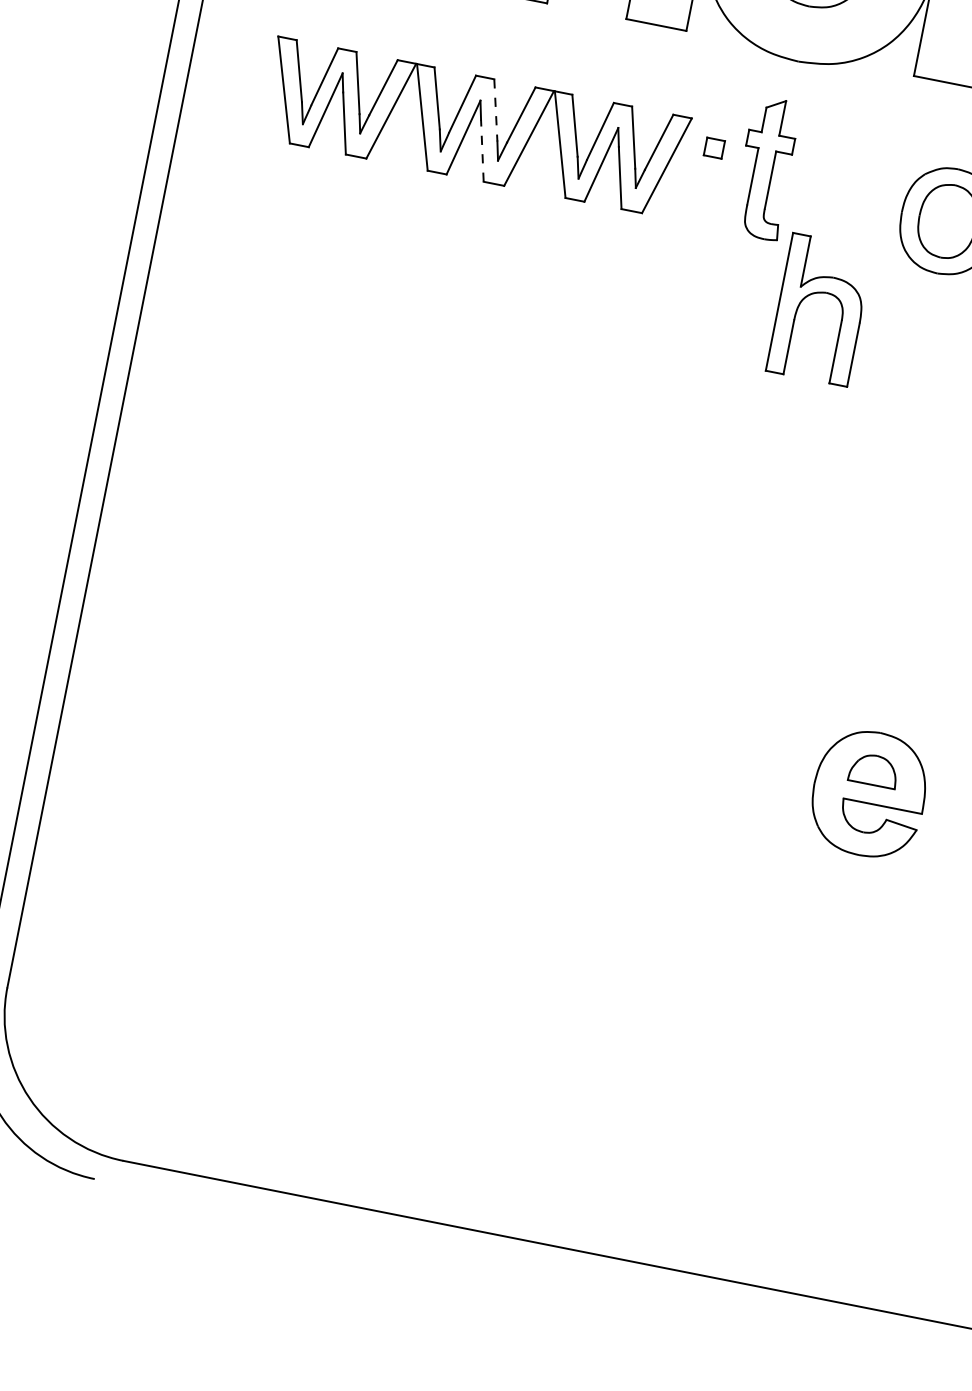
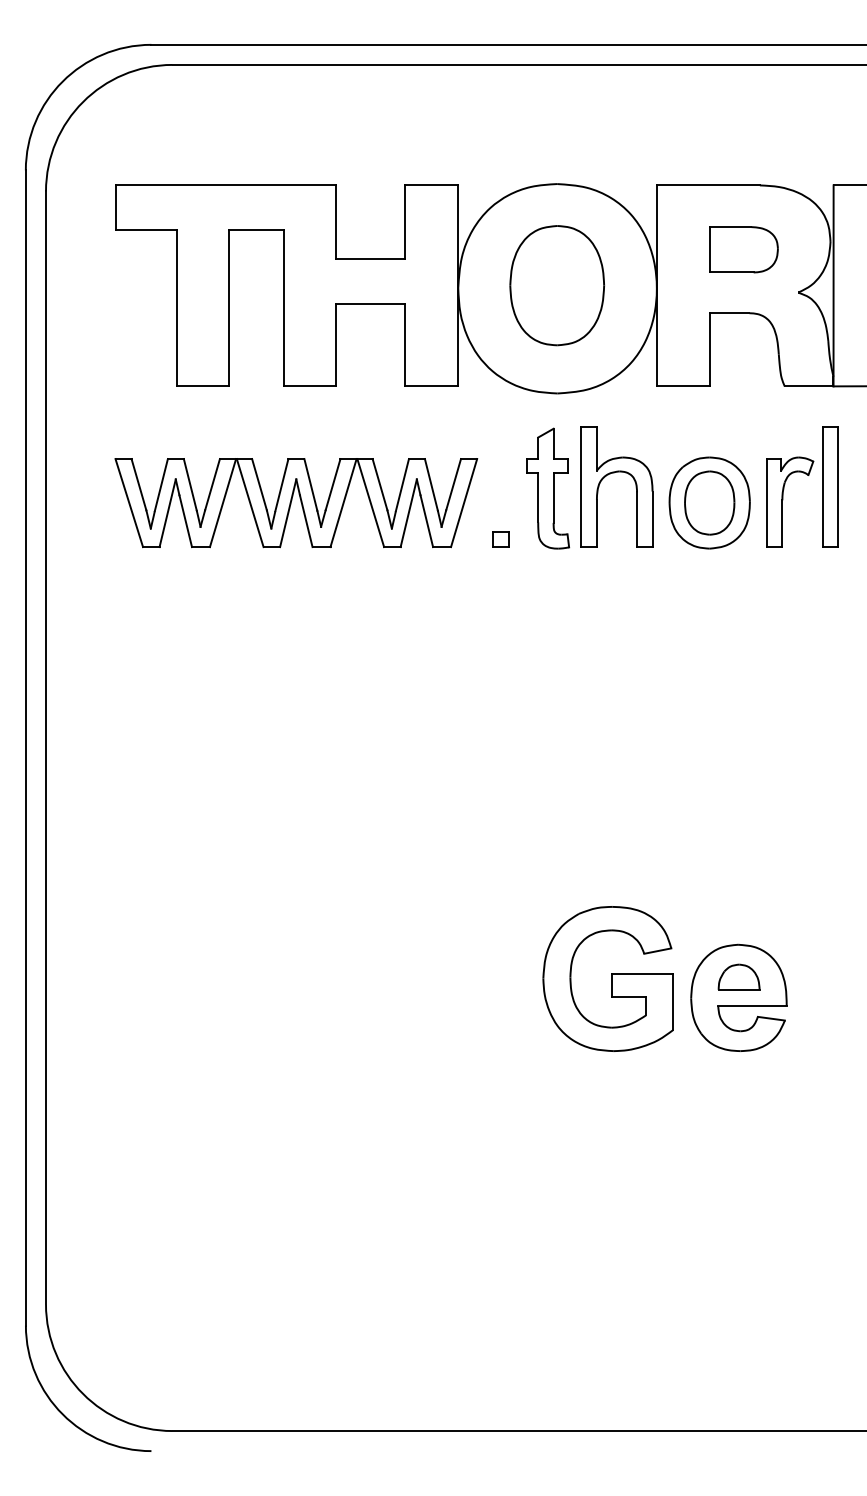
line: (495, 109) -> (310, 484), dashed -> solid
part: (713, 148) -> (500, 539), moved
line: (482, 151) -> (306, 521), dashed -> solid
part: (820, 294) -> (614, 473), moved
part: (723, 741) -> (607, 978), added

